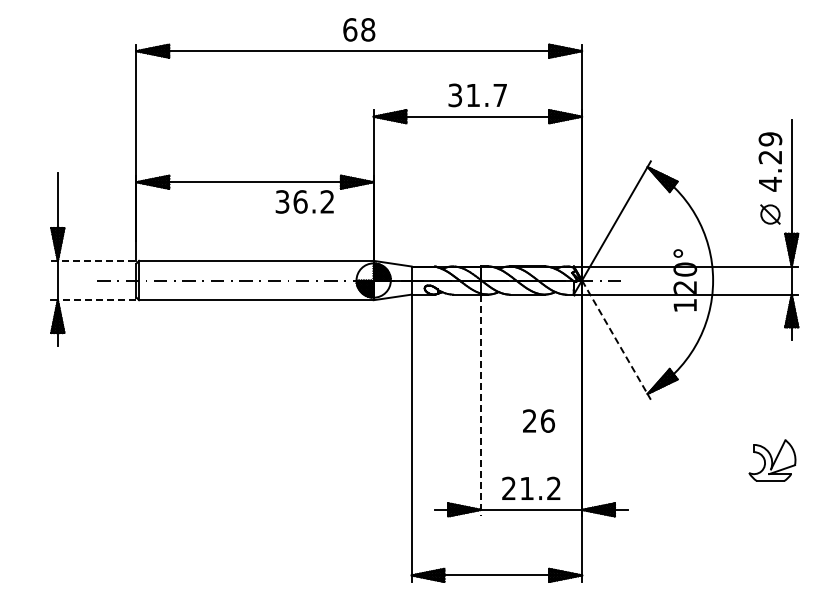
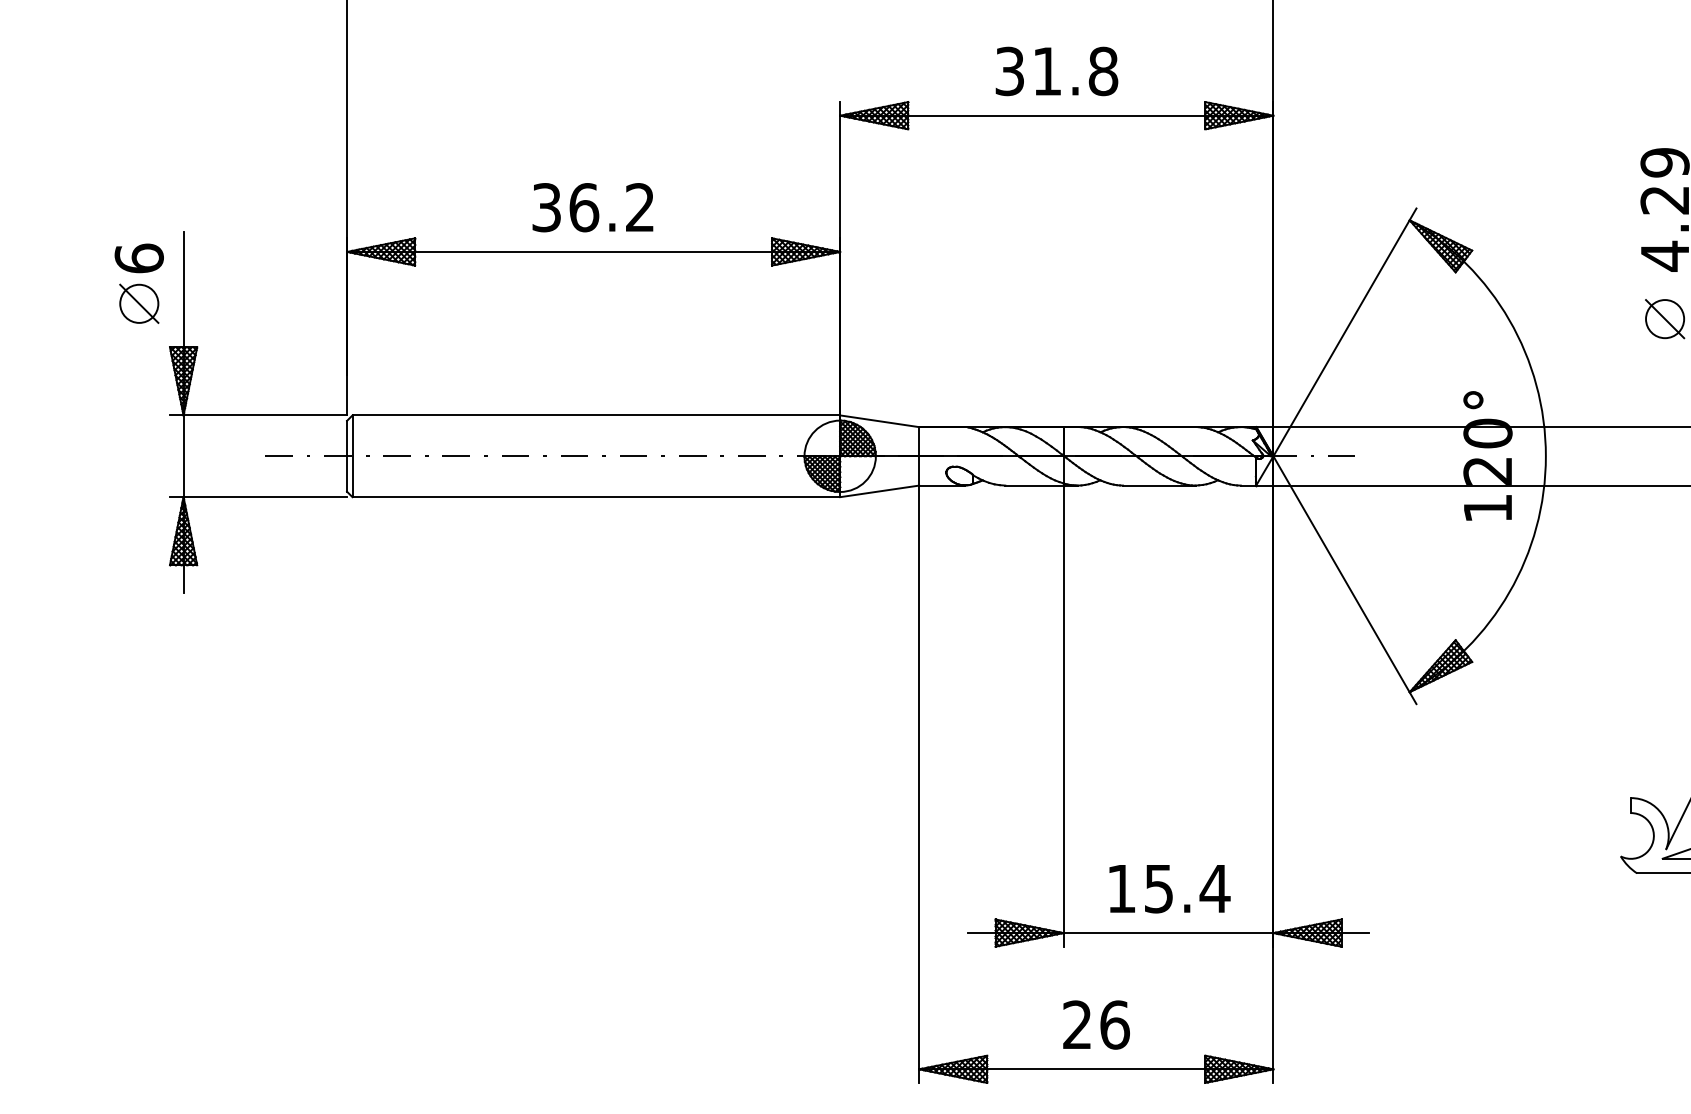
text: (500, 95) -> (1103, 71), 31.7 -> 31.8
part: (36, 197) -> (139, 283), added
text: (304, 201) -> (592, 206), moved
line: (93, 260) -> (257, 414), dashed -> solid
line: (96, 300) -> (263, 497), dashed -> solid
line: (616, 340) -> (1345, 580), dashed -> solid
line: (481, 405) -> (1064, 716), dashed -> solid
text: (538, 420) -> (1095, 1023), moved
text: (531, 488) -> (1168, 888), 21.2 -> 15.4

